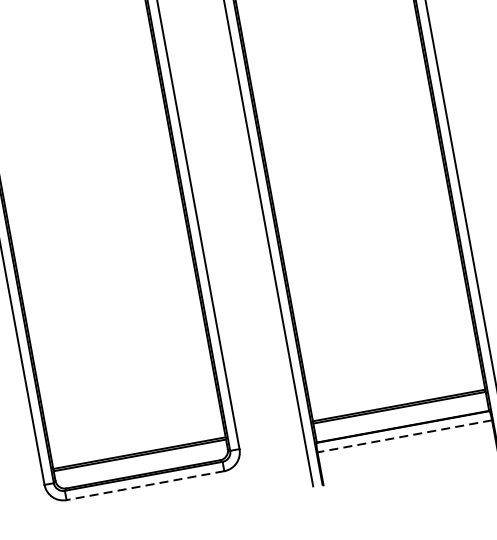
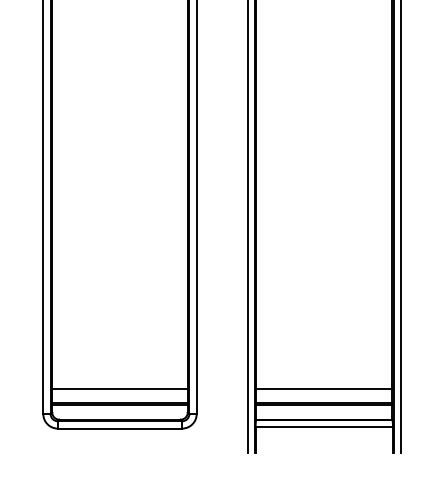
line: (396, 388) -> (324, 389), added
line: (135, 436) -> (119, 389), added
line: (405, 436) -> (324, 427), dashed -> solid
line: (144, 485) -> (119, 428), dashed -> solid

